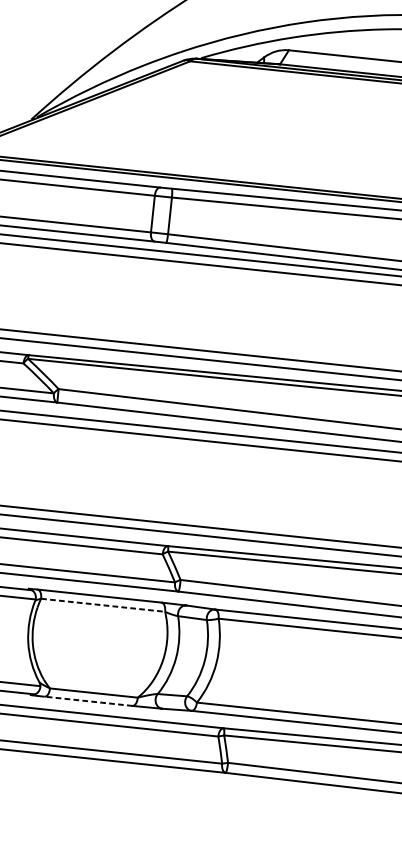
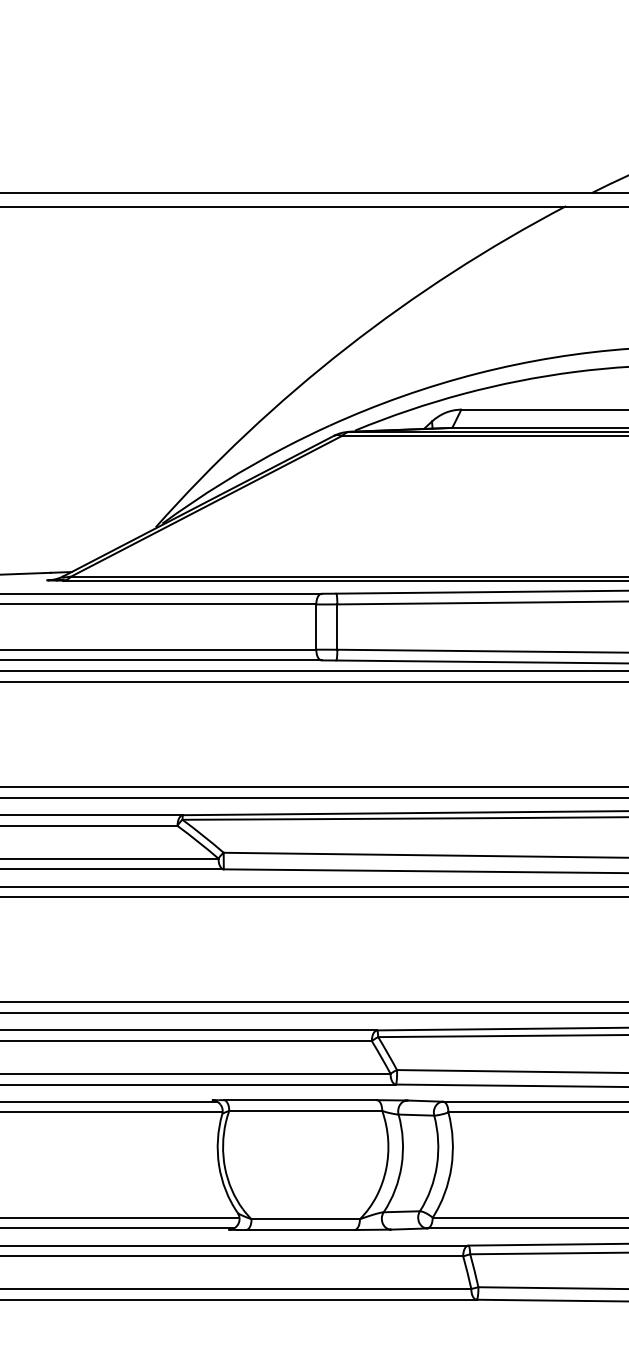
line: (103, 605) -> (306, 1110), dashed -> solid
line: (87, 700) -> (299, 1229), dashed -> solid

